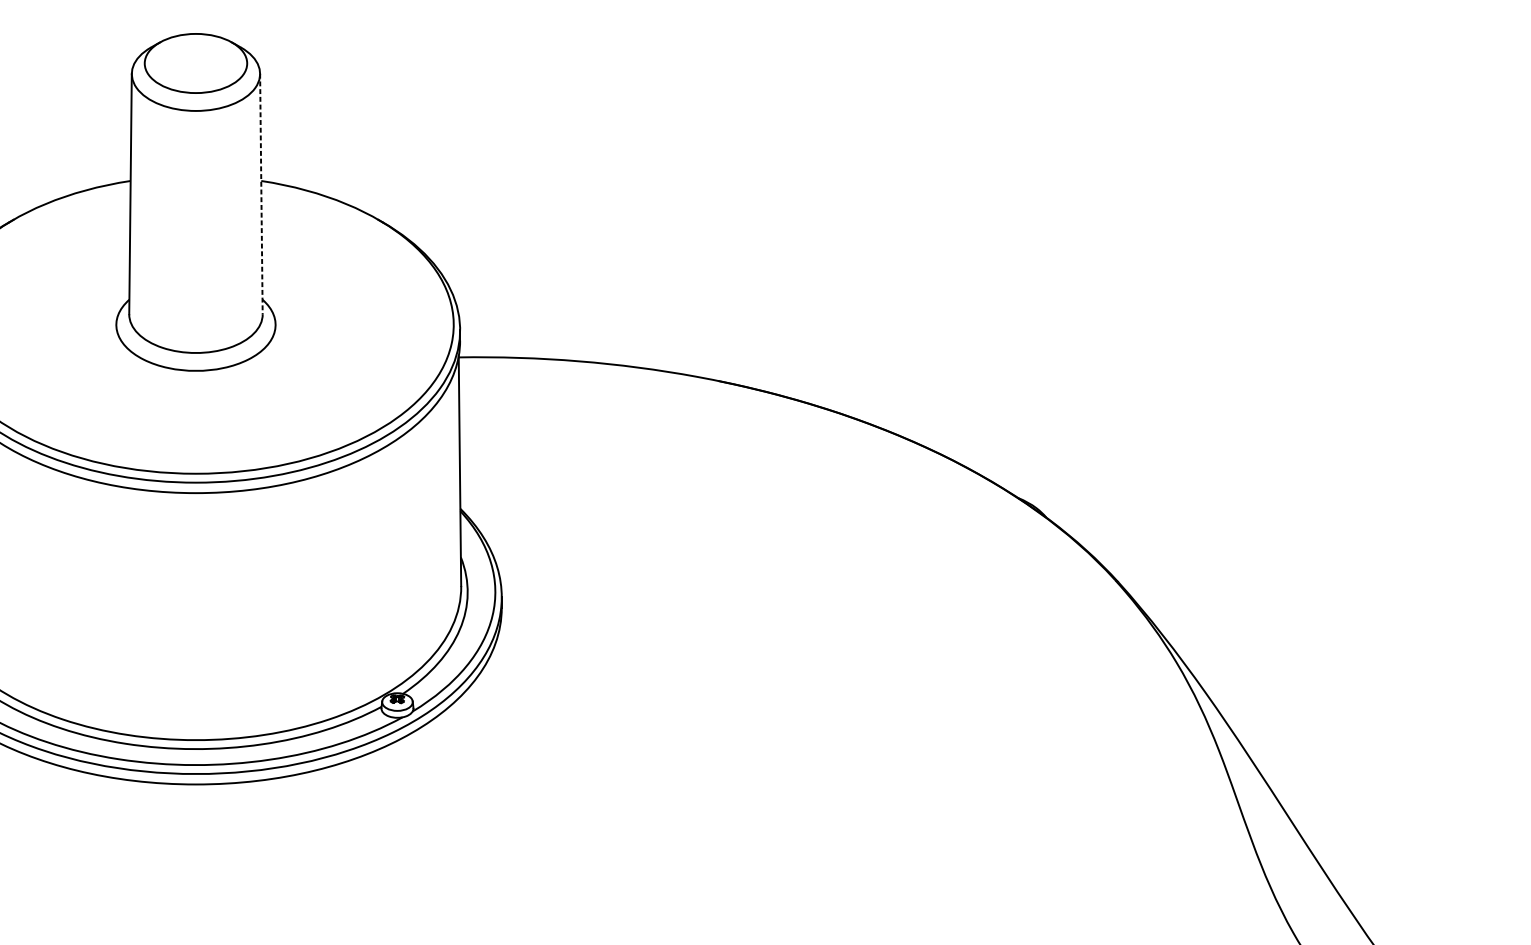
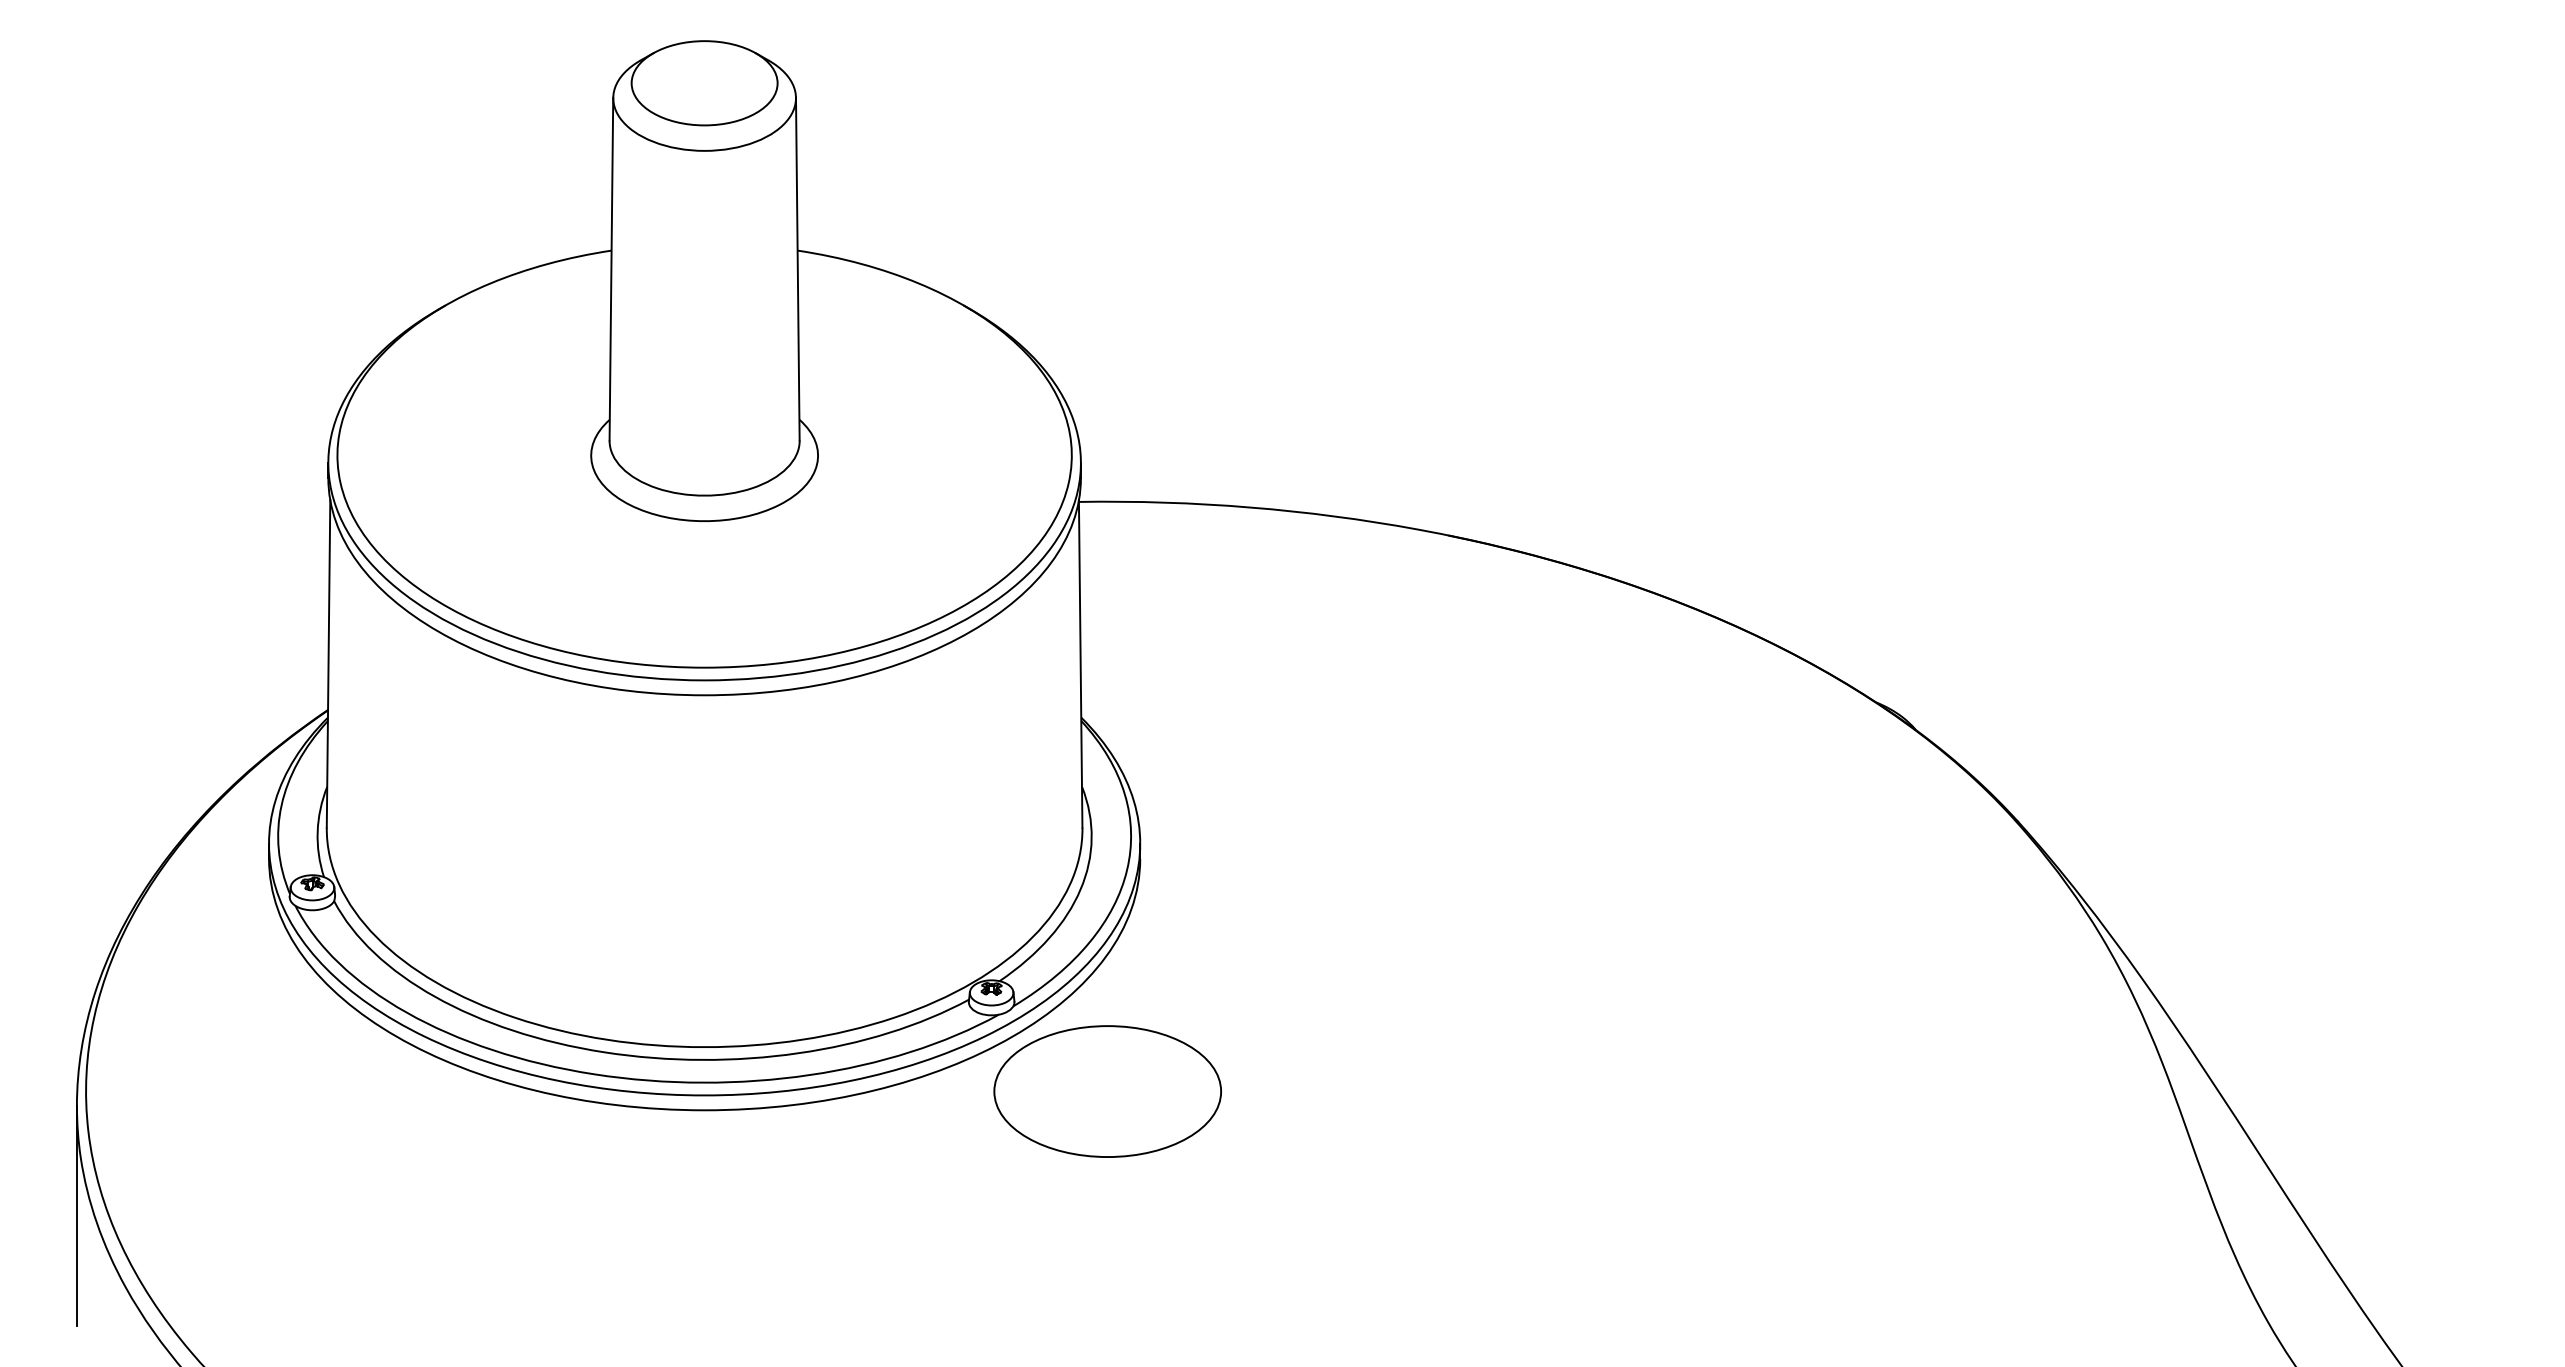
line: (261, 194) -> (797, 269), dashed -> solid
part: (478, 771) -> (1107, 1091), added

